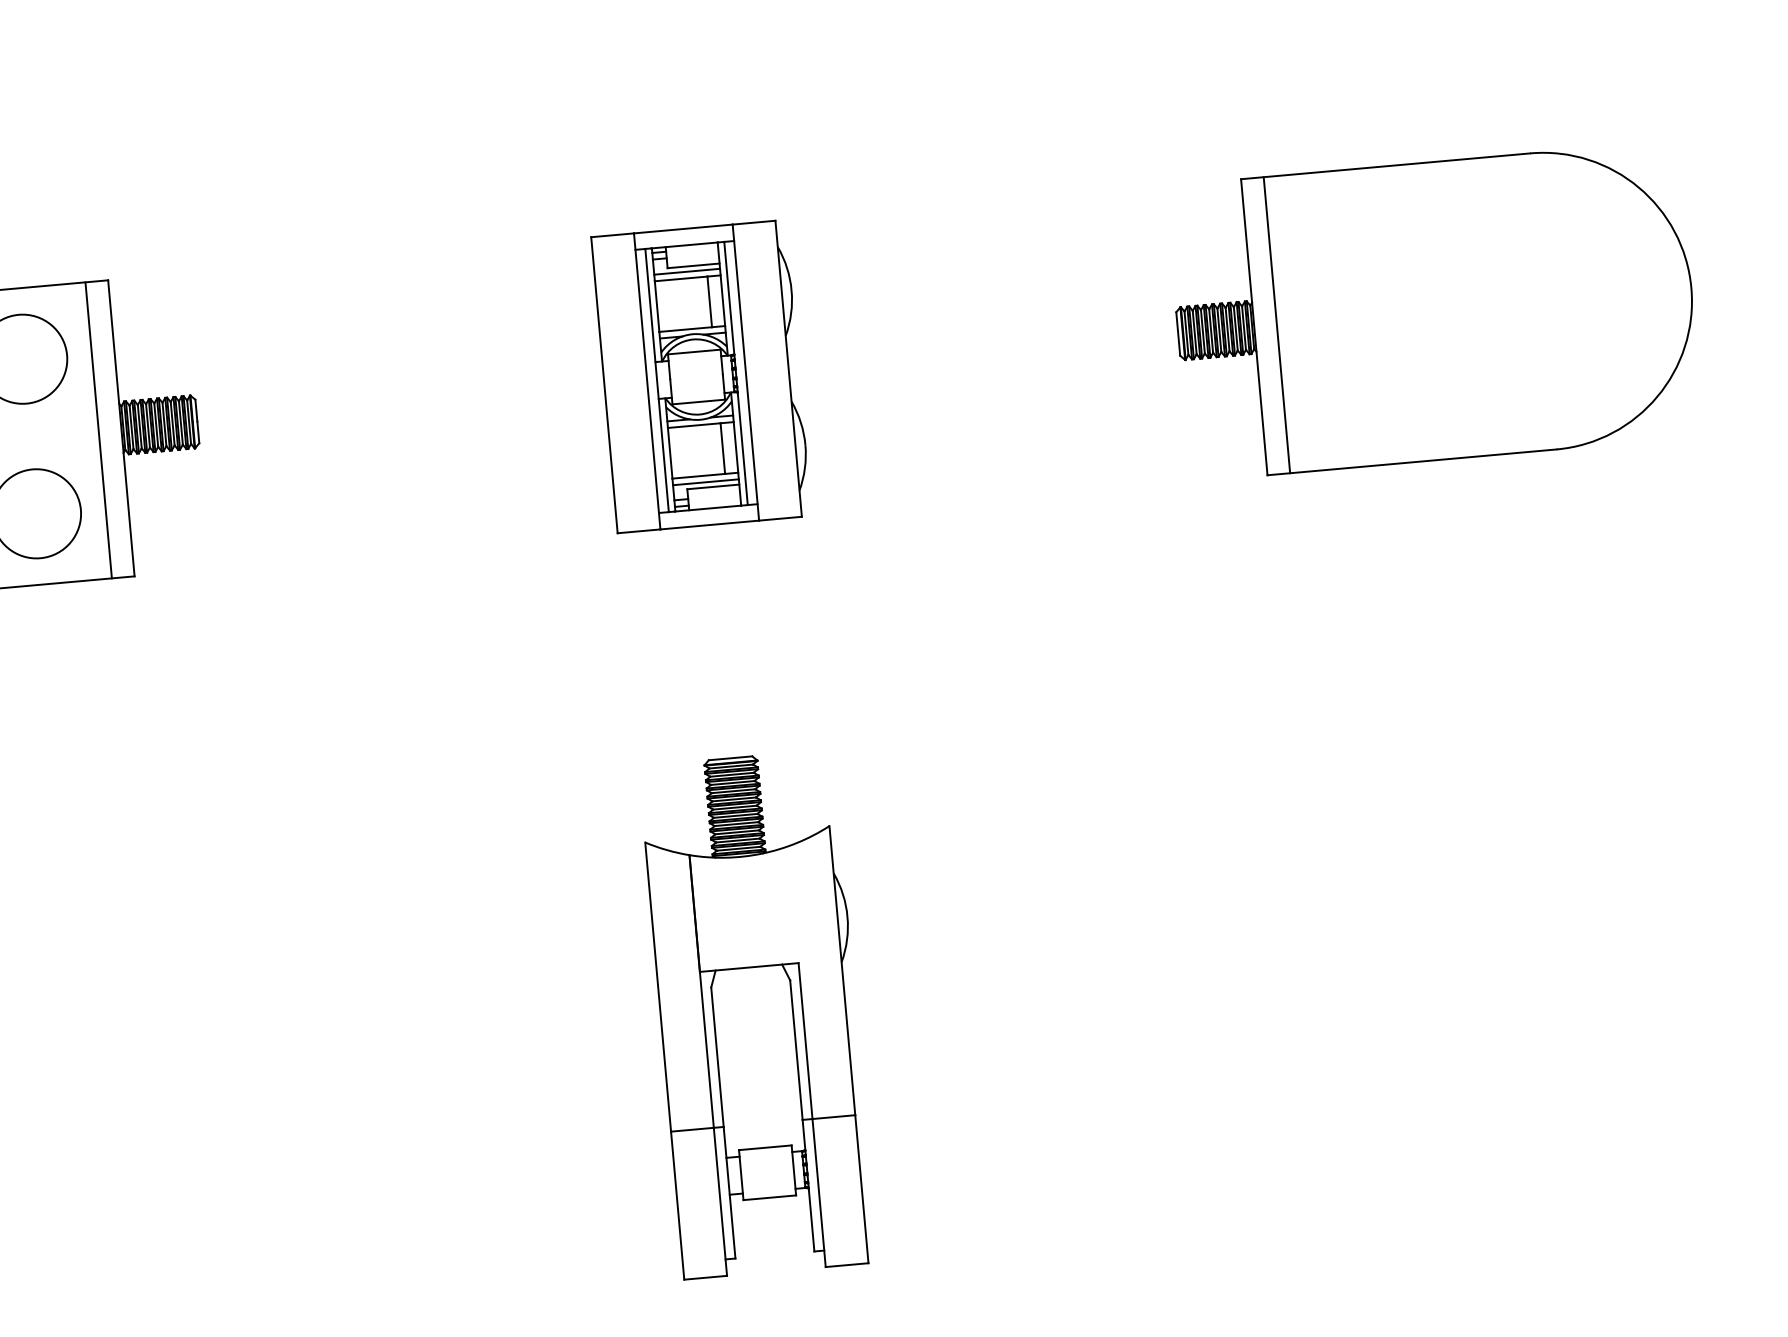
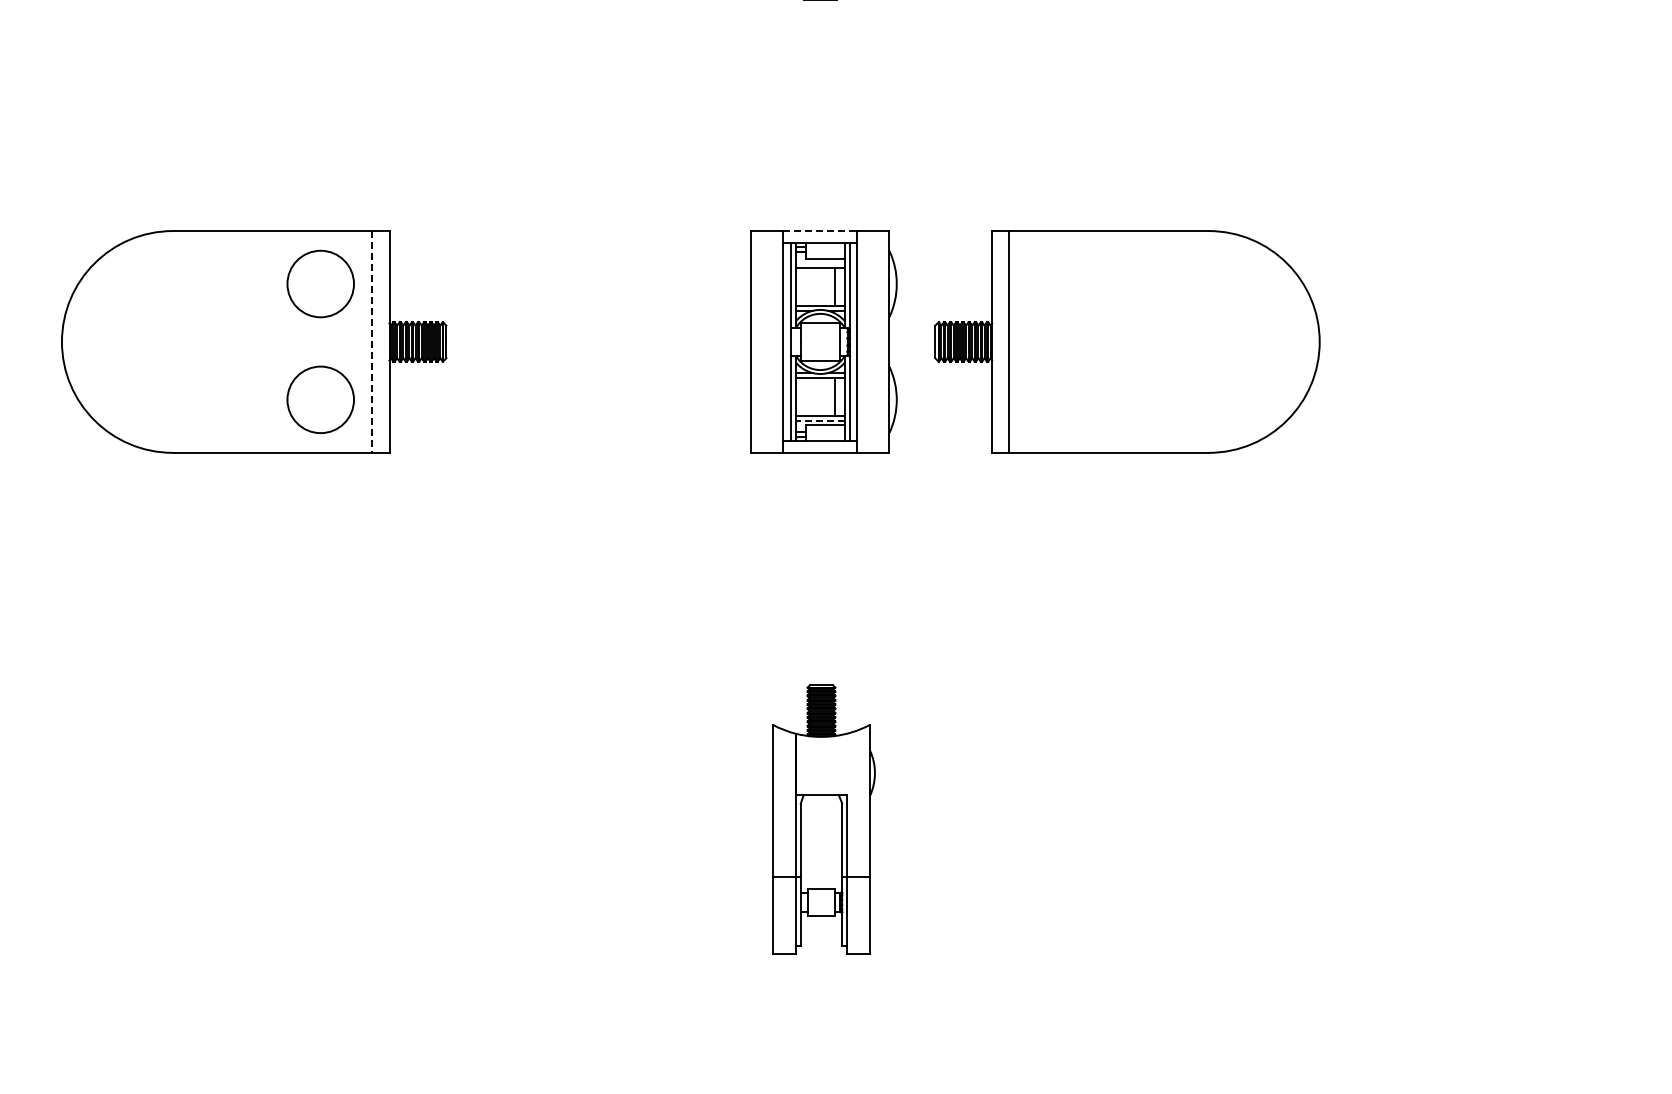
line: (683, 229) -> (820, 231), solid -> dashed
line: (687, 272) -> (820, 263), removed
part: (1434, 310) -> (1127, 341), moved
line: (98, 429) -> (372, 341), solid -> dashed
line: (706, 481) -> (820, 420), solid -> dashed
part: (757, 1014) -> (823, 819), size x0.7

